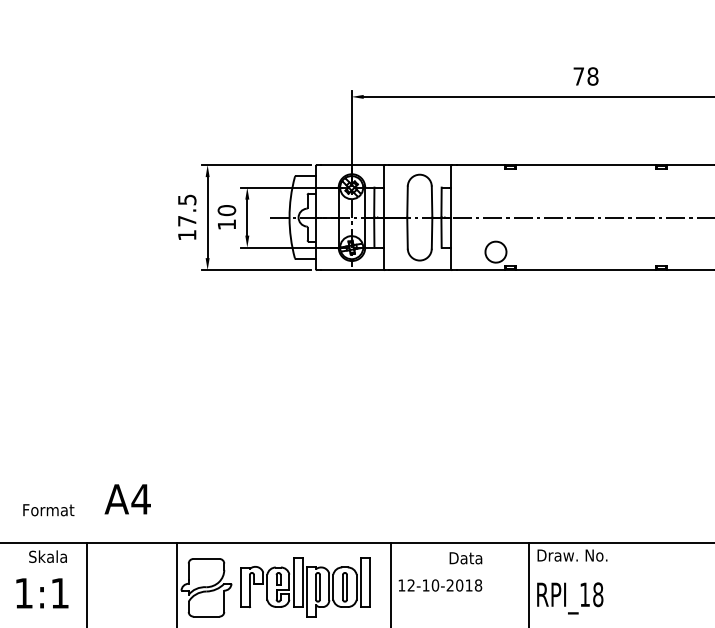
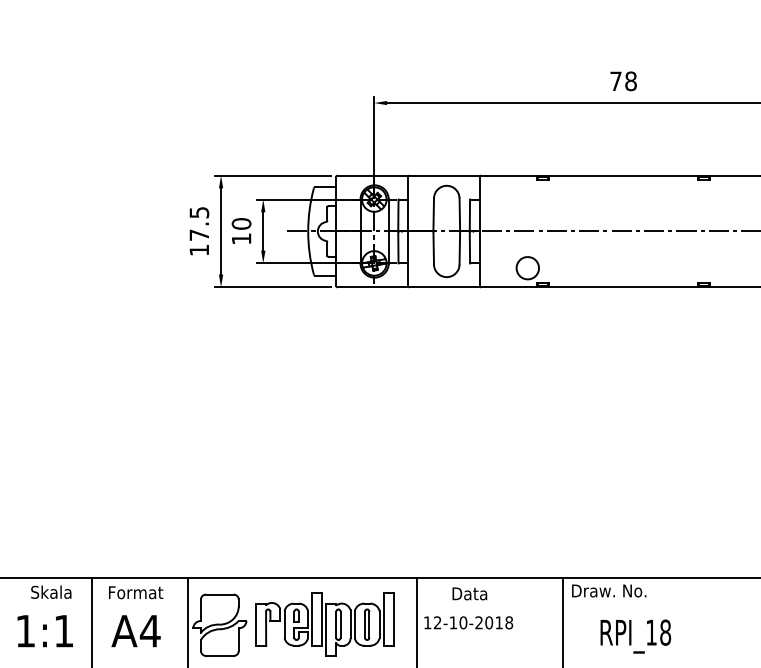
text: (127, 499) -> (135, 631), moved
text: (49, 509) -> (136, 592), moved
text: (465, 557) -> (469, 593), moved
text: (569, 598) -> (635, 636), moved

